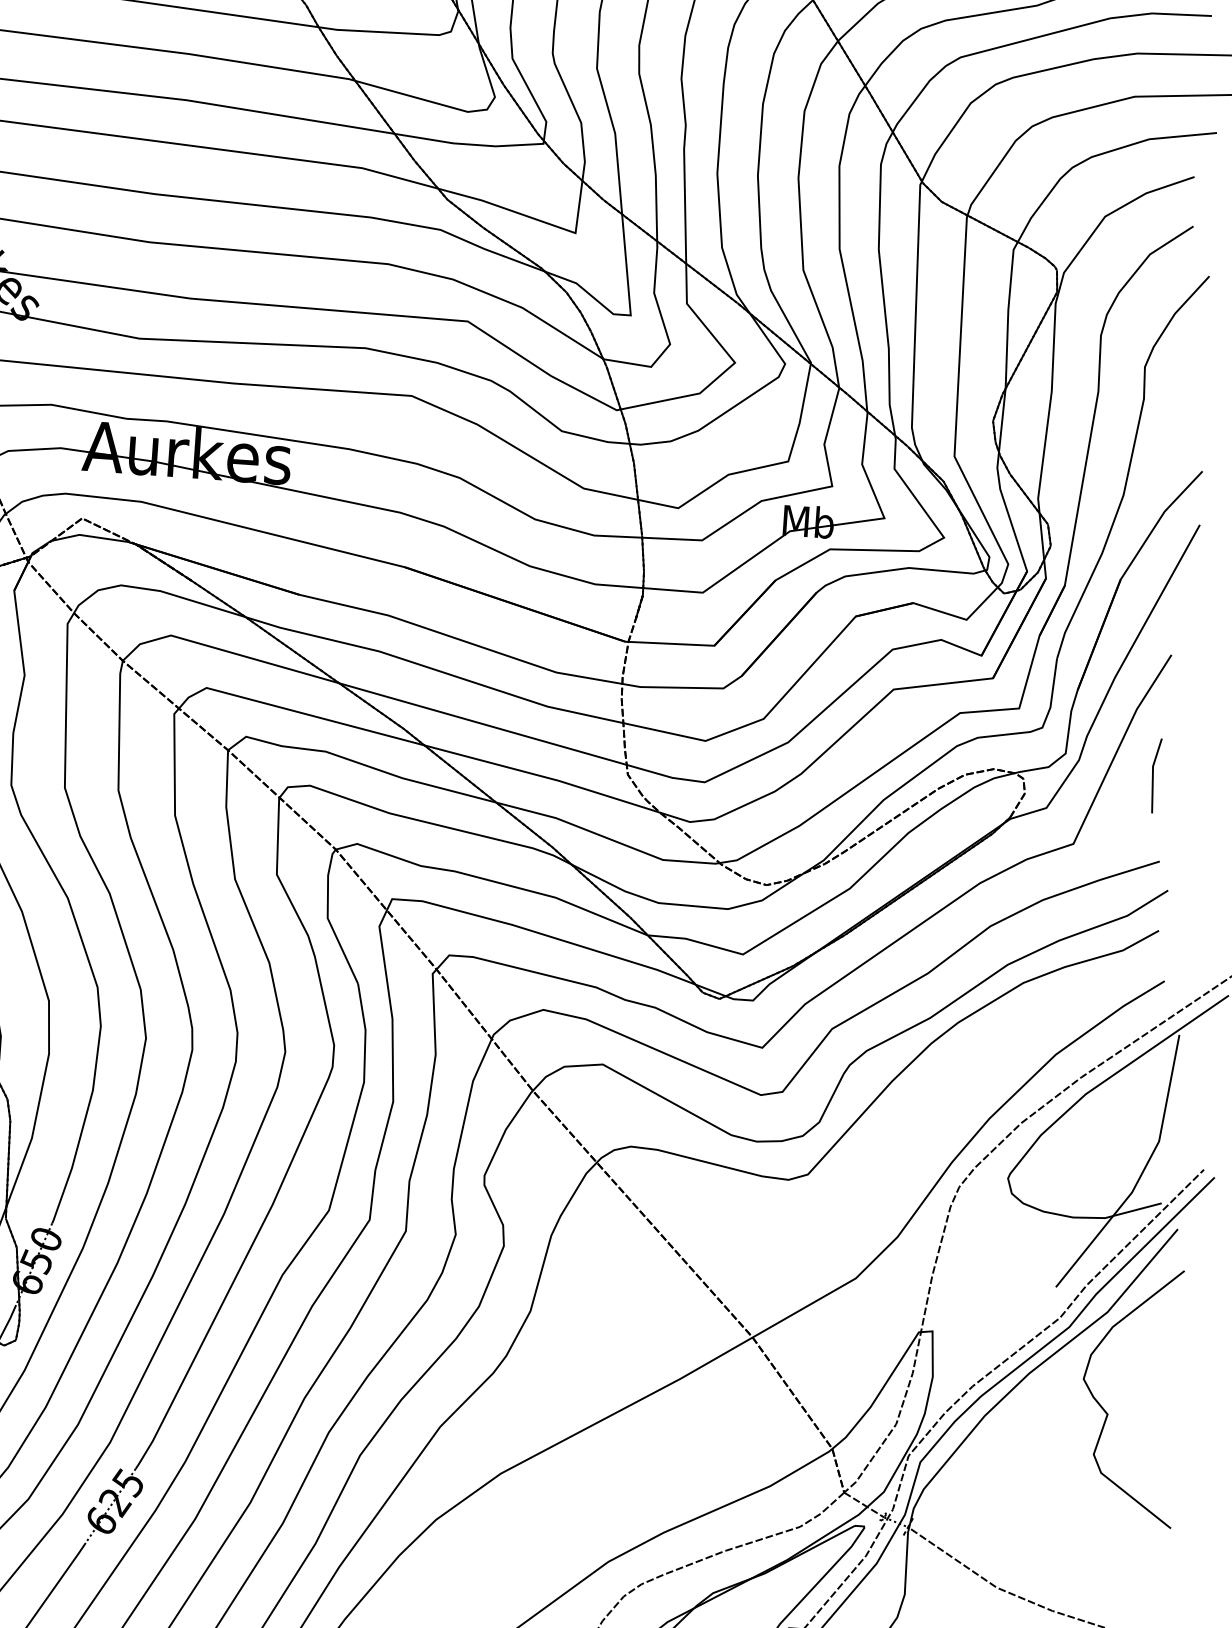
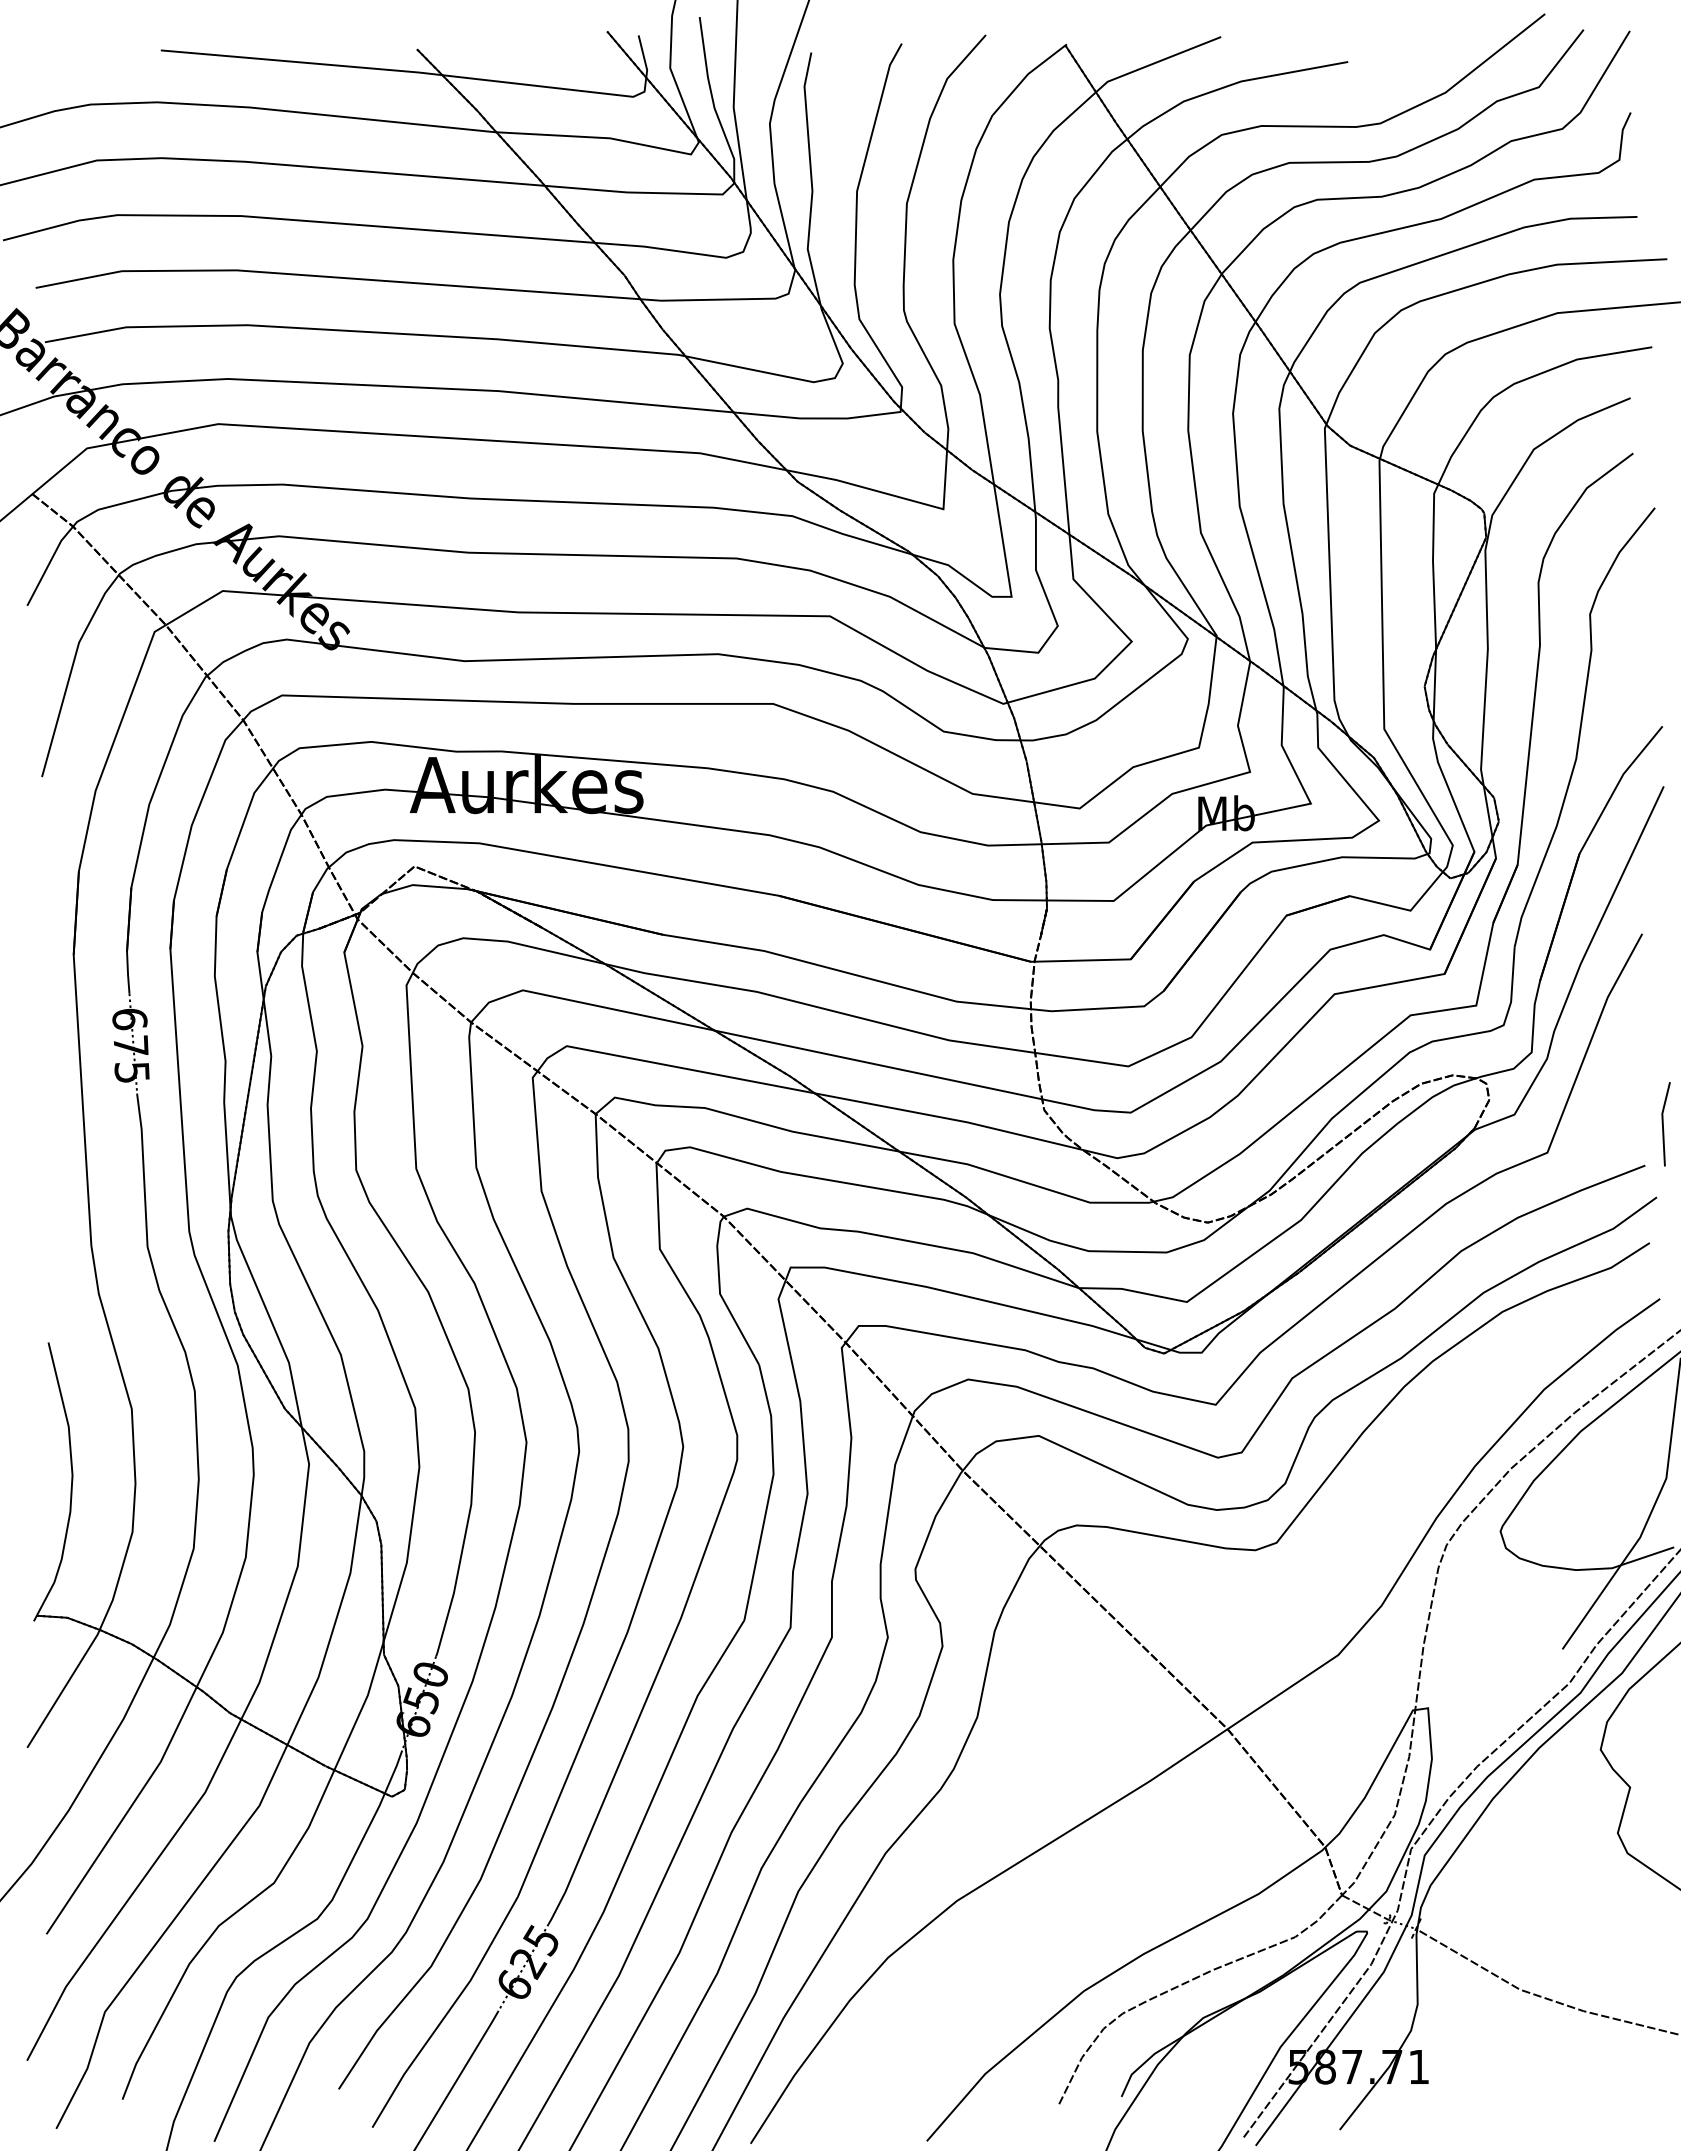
line: (1153, 775) -> (1663, 1124), moved

